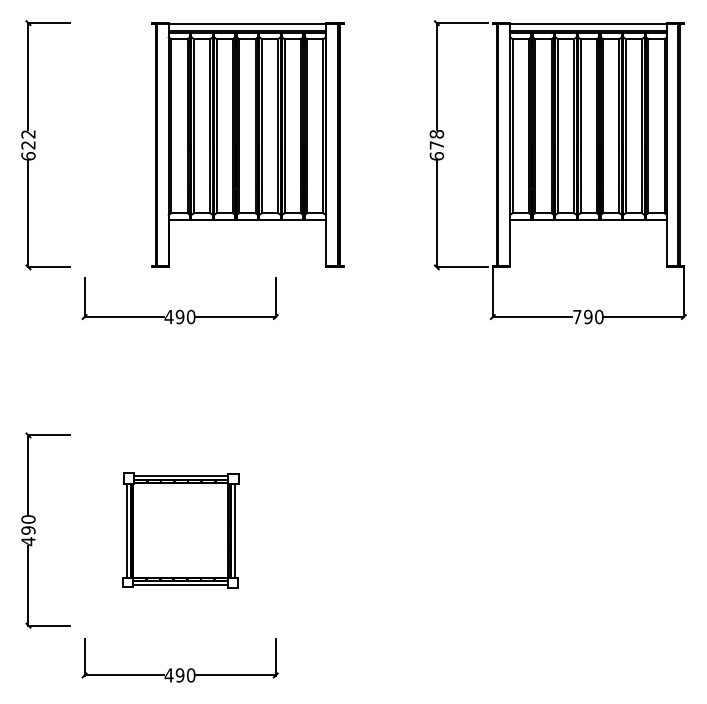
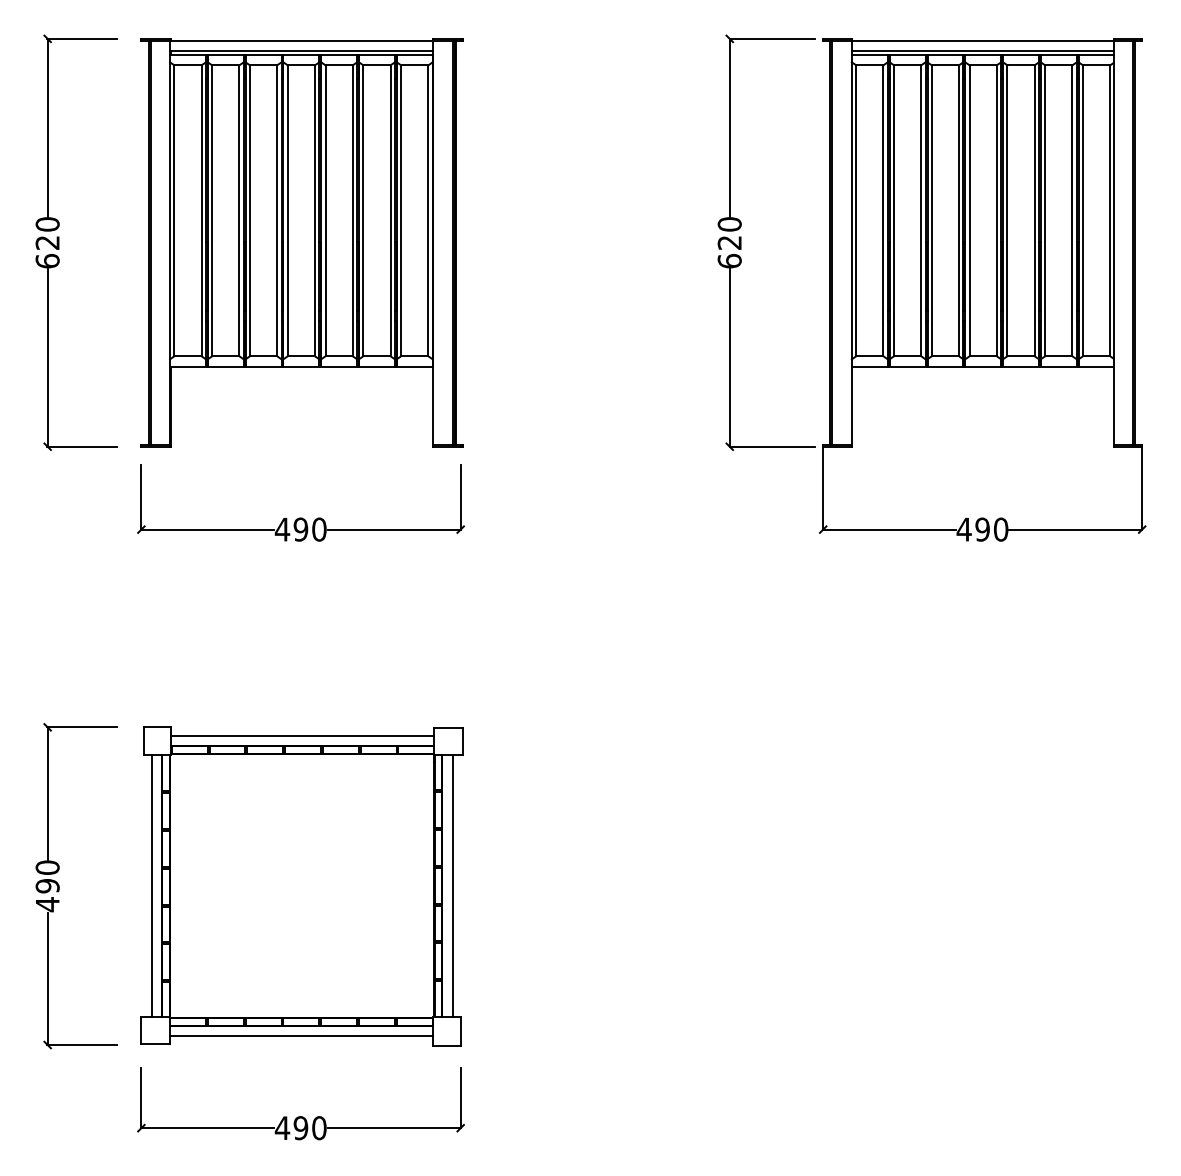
text: (28, 134) -> (47, 224), 622 -> 620
text: (436, 139) -> (729, 233), 678 -> 620
part: (247, 144) -> (301, 241), moved
text: (576, 316) -> (962, 528), 790 -> 490
part: (180, 530) -> (301, 886), size x1.67

